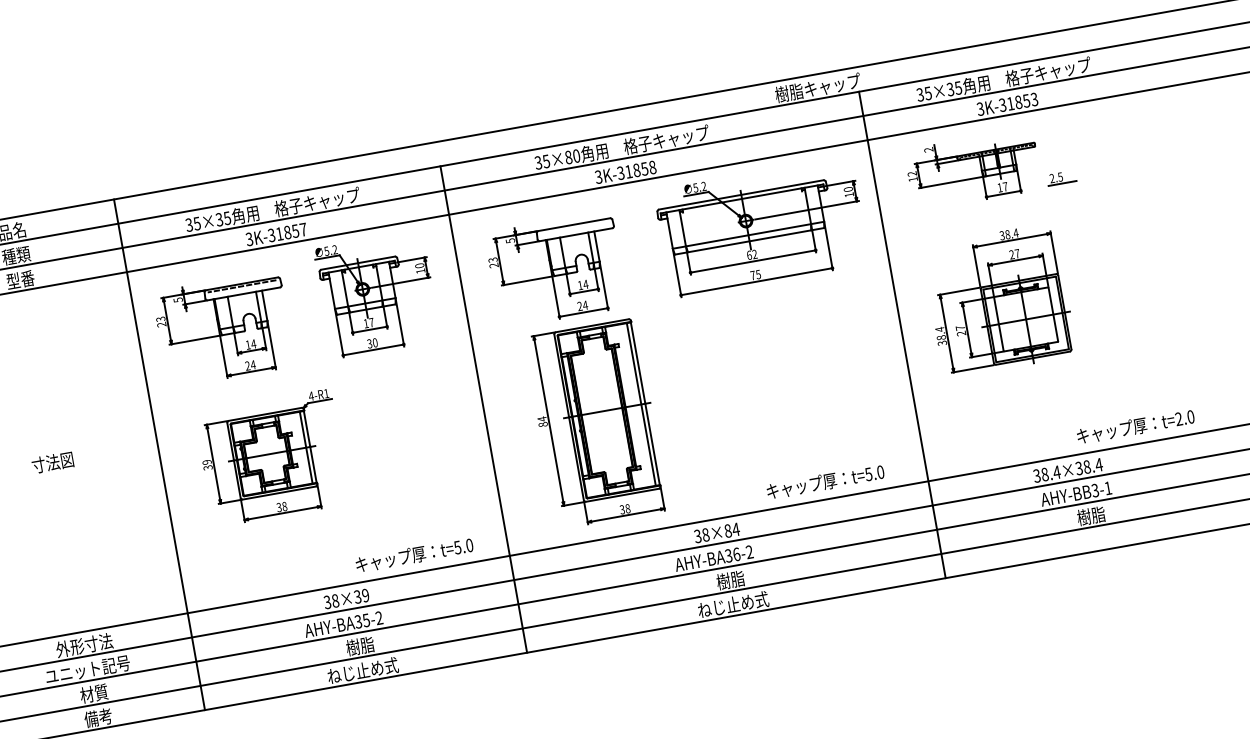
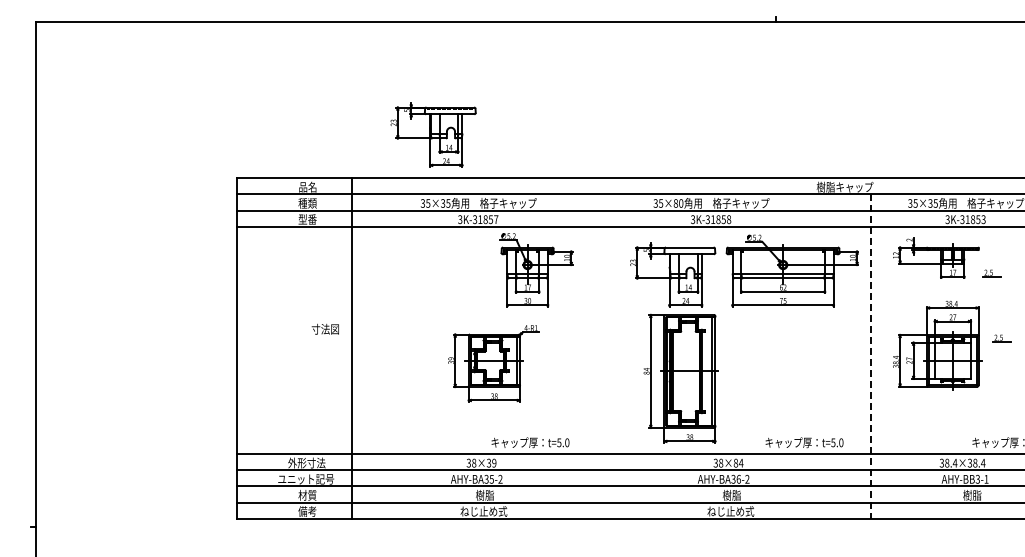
part: (1093, 273) -> (1001, 338), added
part: (224, 328) -> (433, 134), moved
line: (903, 336) -> (871, 357), solid -> dashed
part: (576, 371) -> (674, 342), moved
line: (484, 409) -> (592, 356), removed
line: (159, 454) -> (352, 348), moved
part: (271, 457) -> (493, 363), moved
text: (51, 461) -> (324, 328), moved

